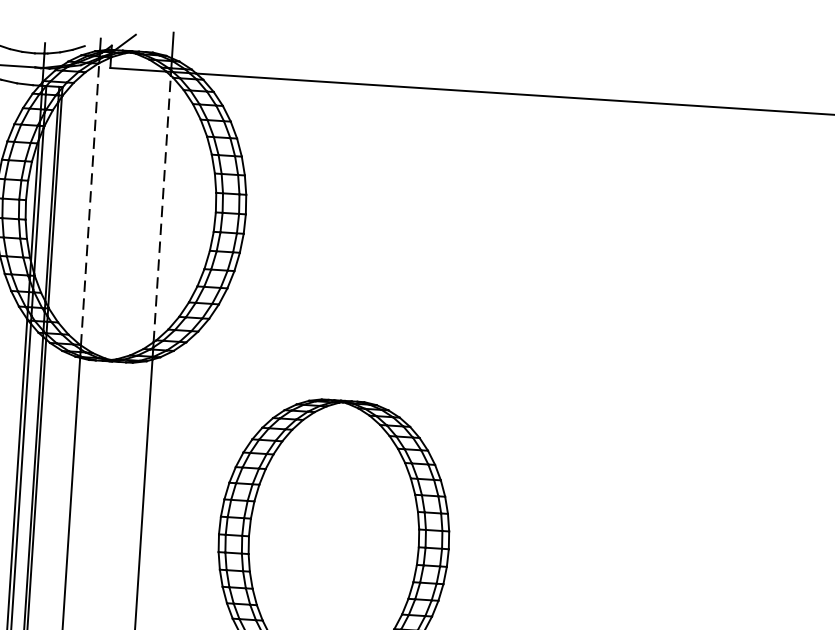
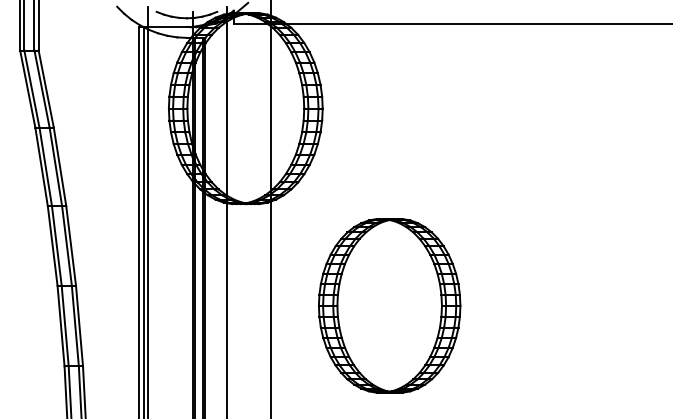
line: (89, 204) -> (226, 108), dashed -> solid
line: (162, 208) -> (271, 108), dashed -> solid

